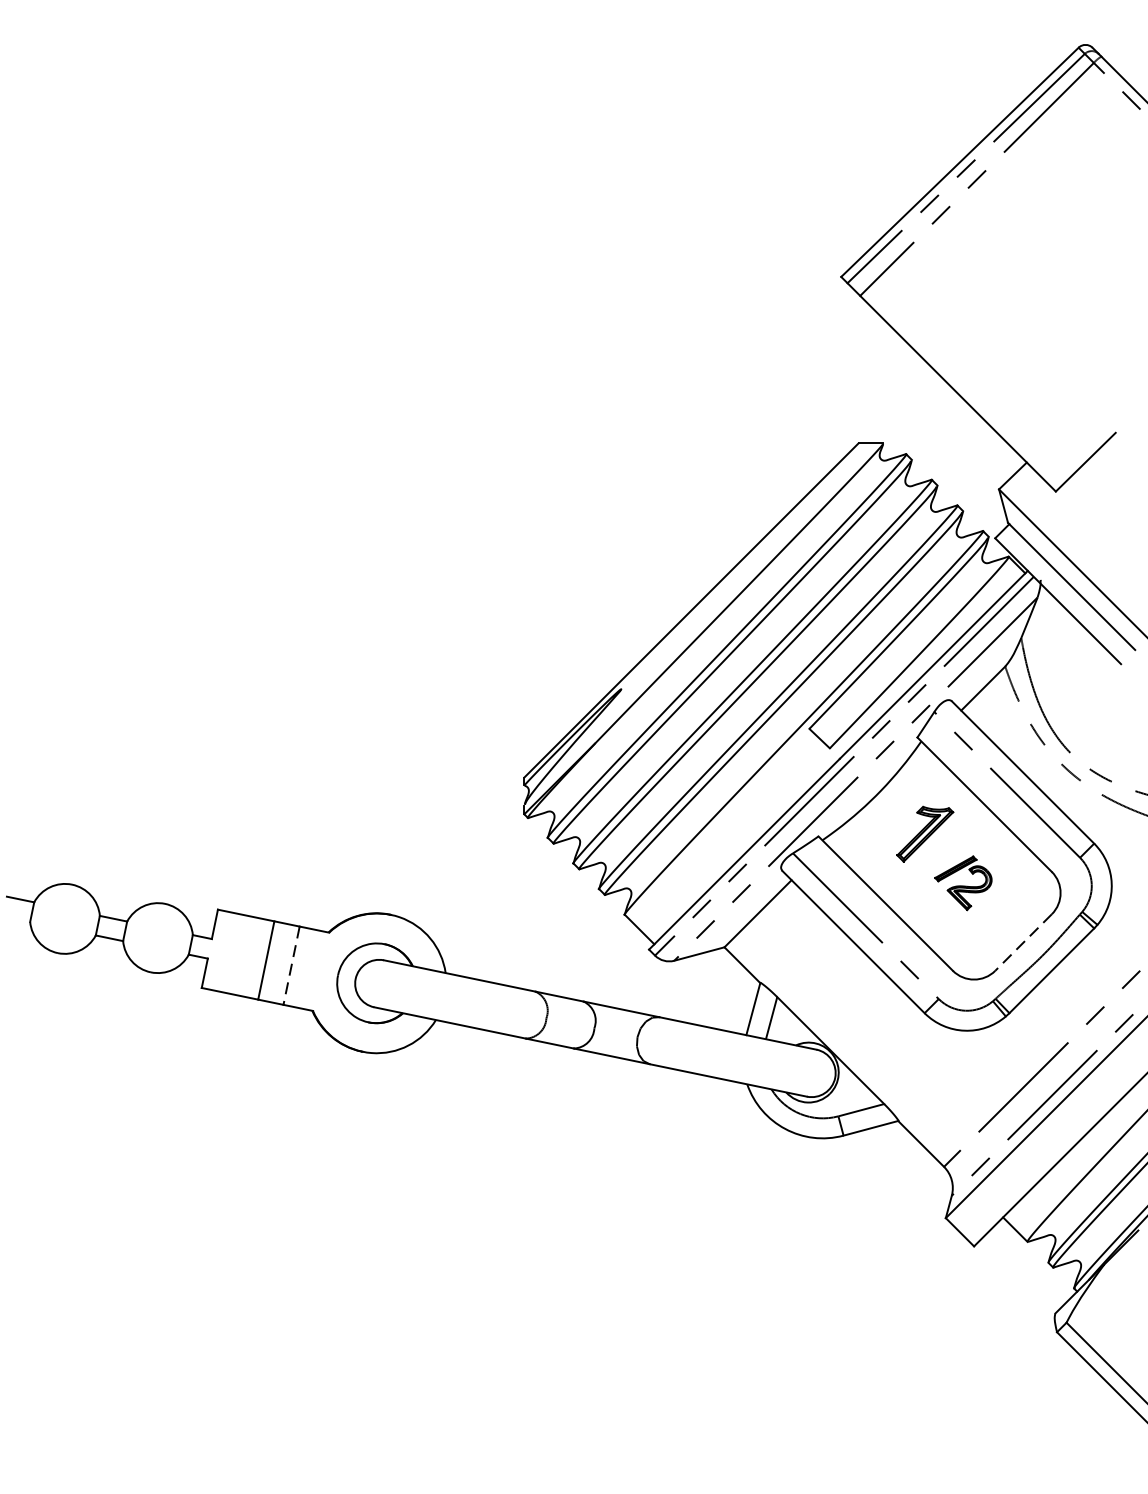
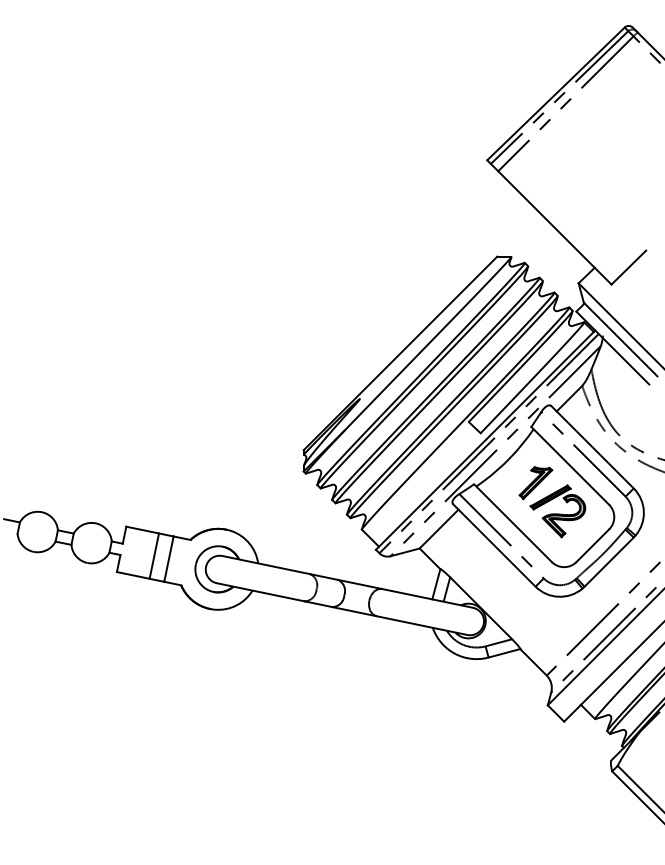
part: (962, 883) -> (557, 511), size x1.67
line: (1022, 943) -> (592, 546), dashed -> solid
line: (290, 966) -> (168, 559), dashed -> solid

